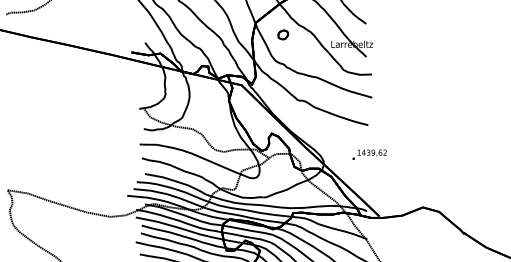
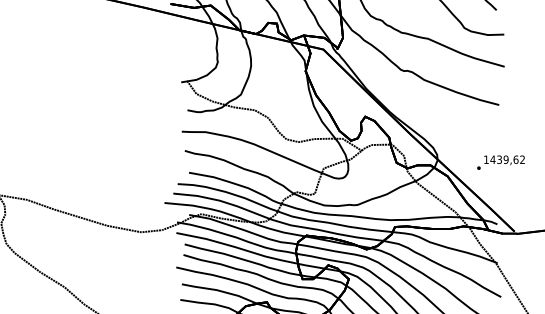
text: (369, 154) -> (500, 162), moved

